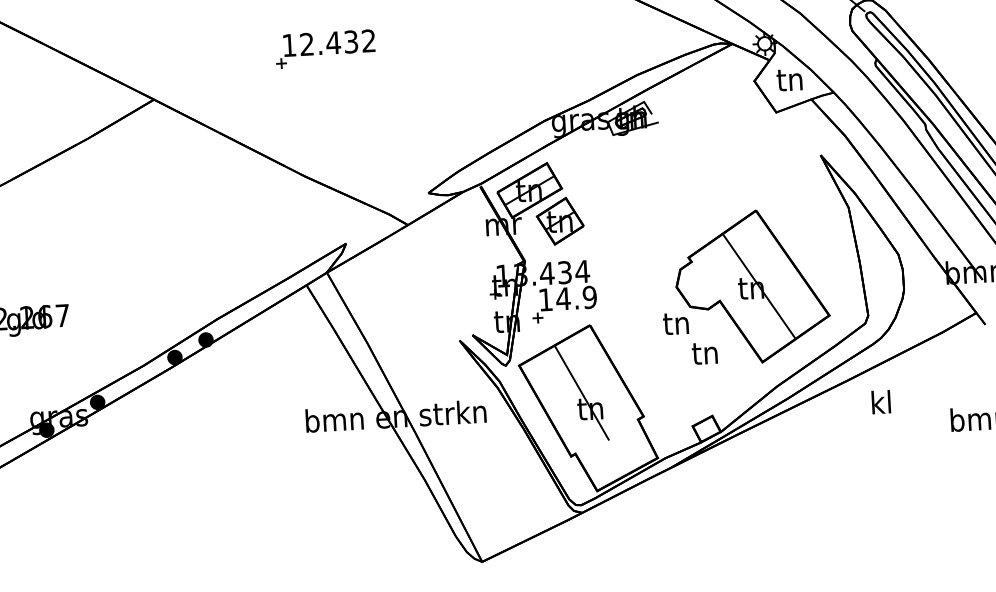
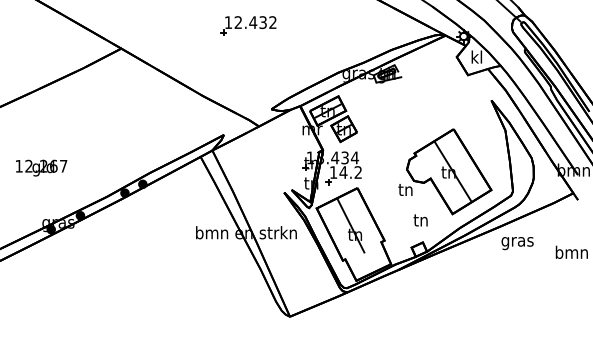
part: (325, 48) -> (248, 25), moved
text: (789, 78) -> (476, 56), tn -> kl
text: (590, 297) -> (358, 172), 14.9 -> 14.2
text: (704, 353) -> (420, 220), moved
text: (881, 404) -> (517, 241), kl -> gras

